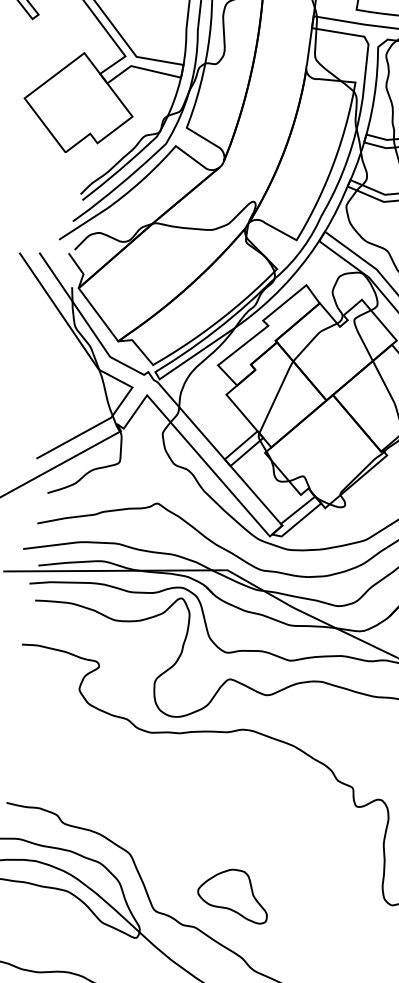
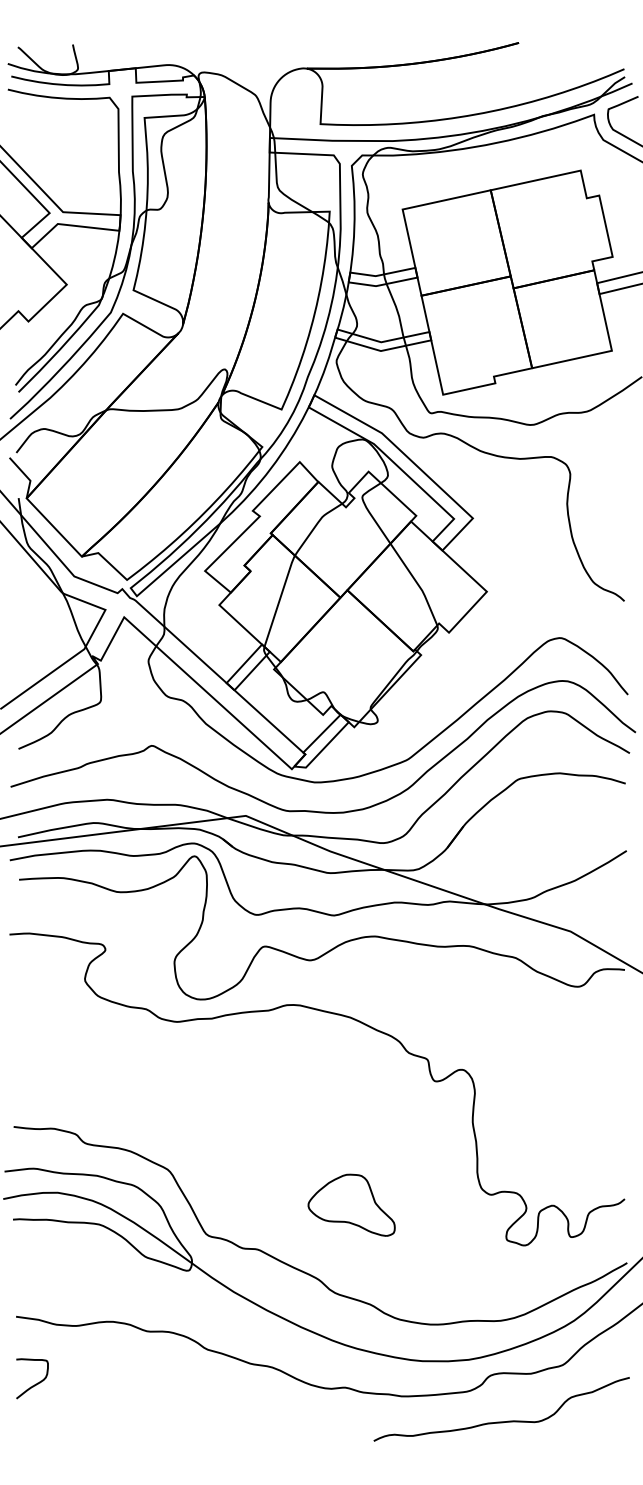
part: (233, 894) -> (351, 1204), moved

